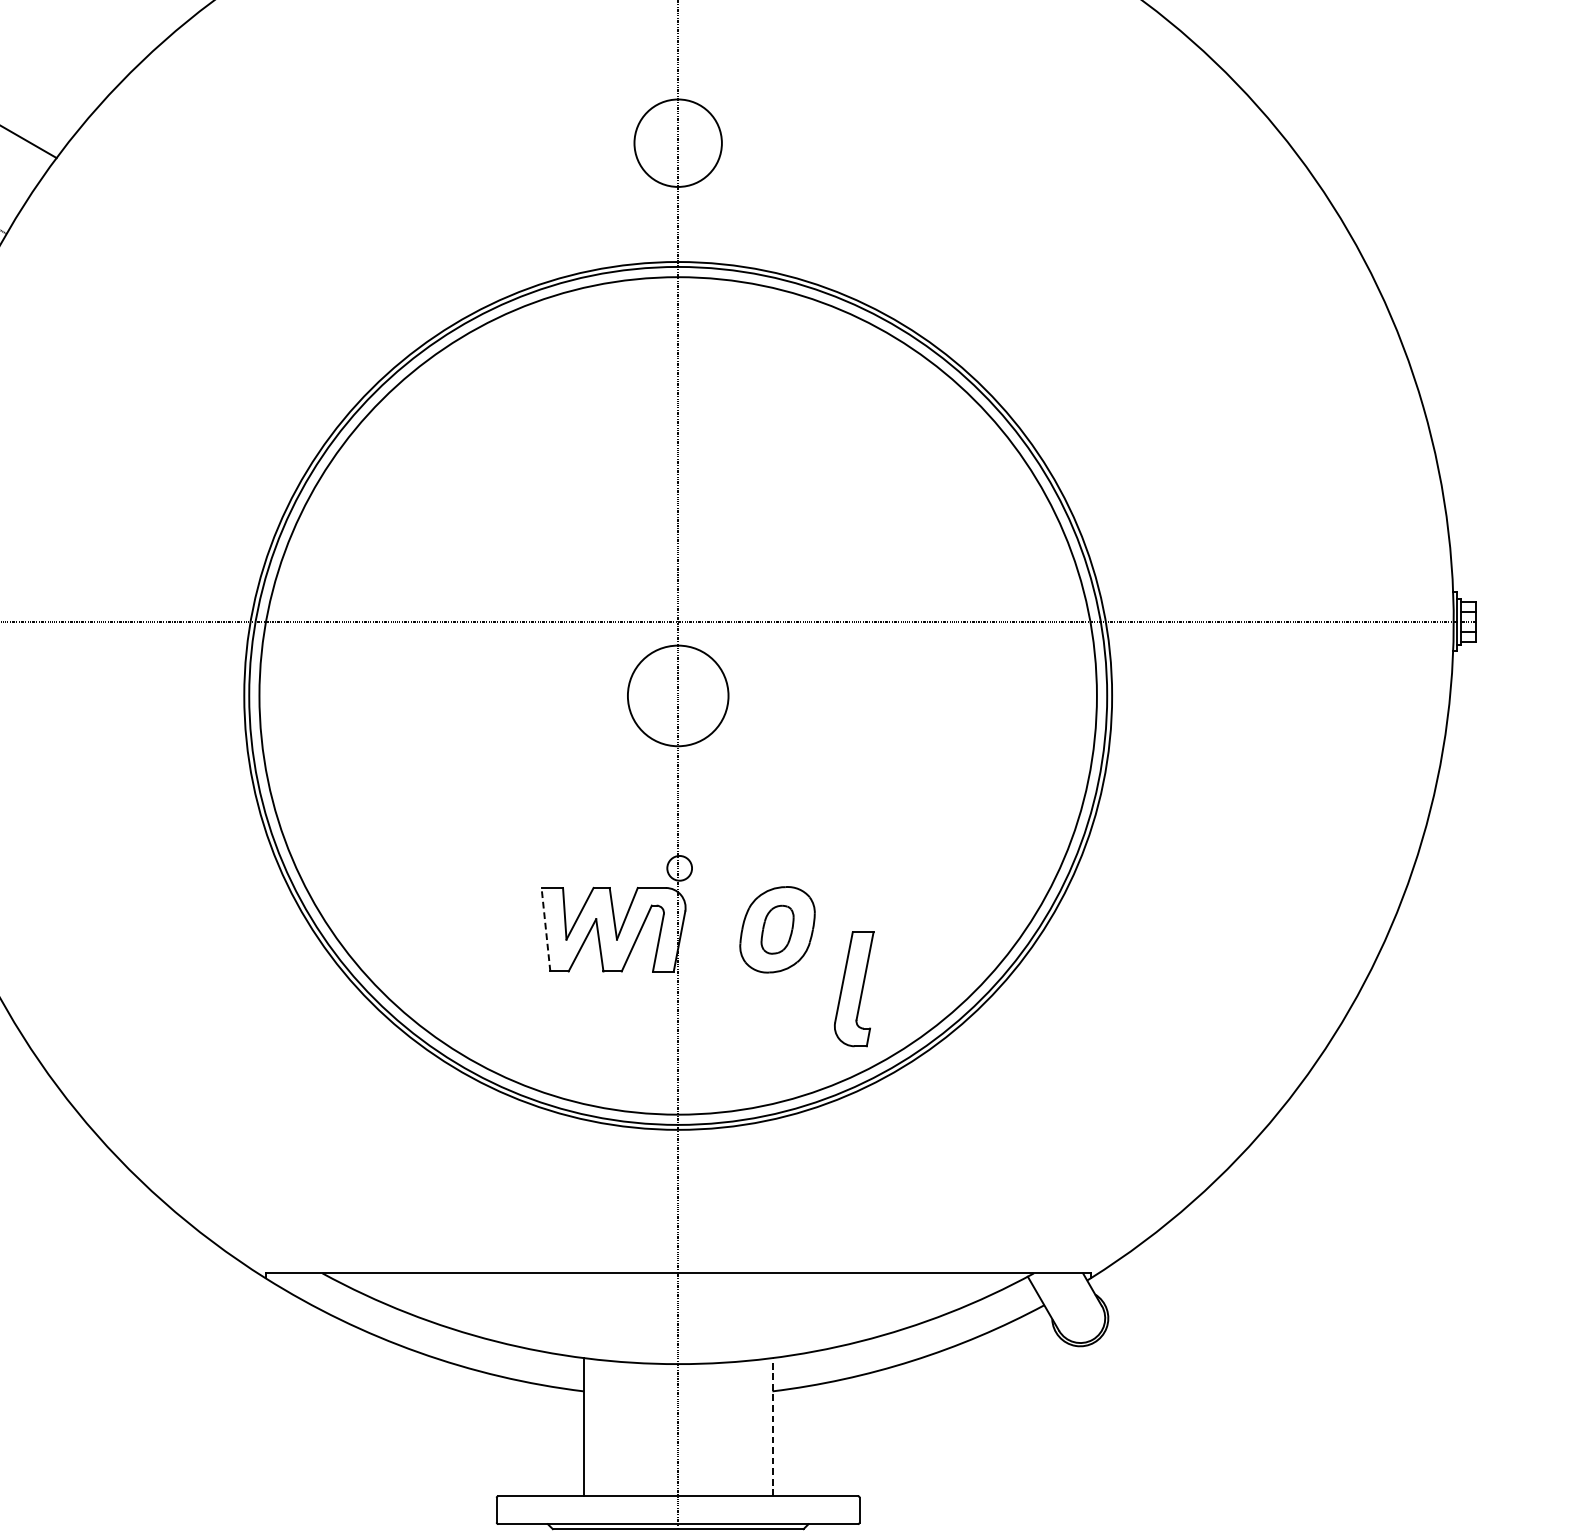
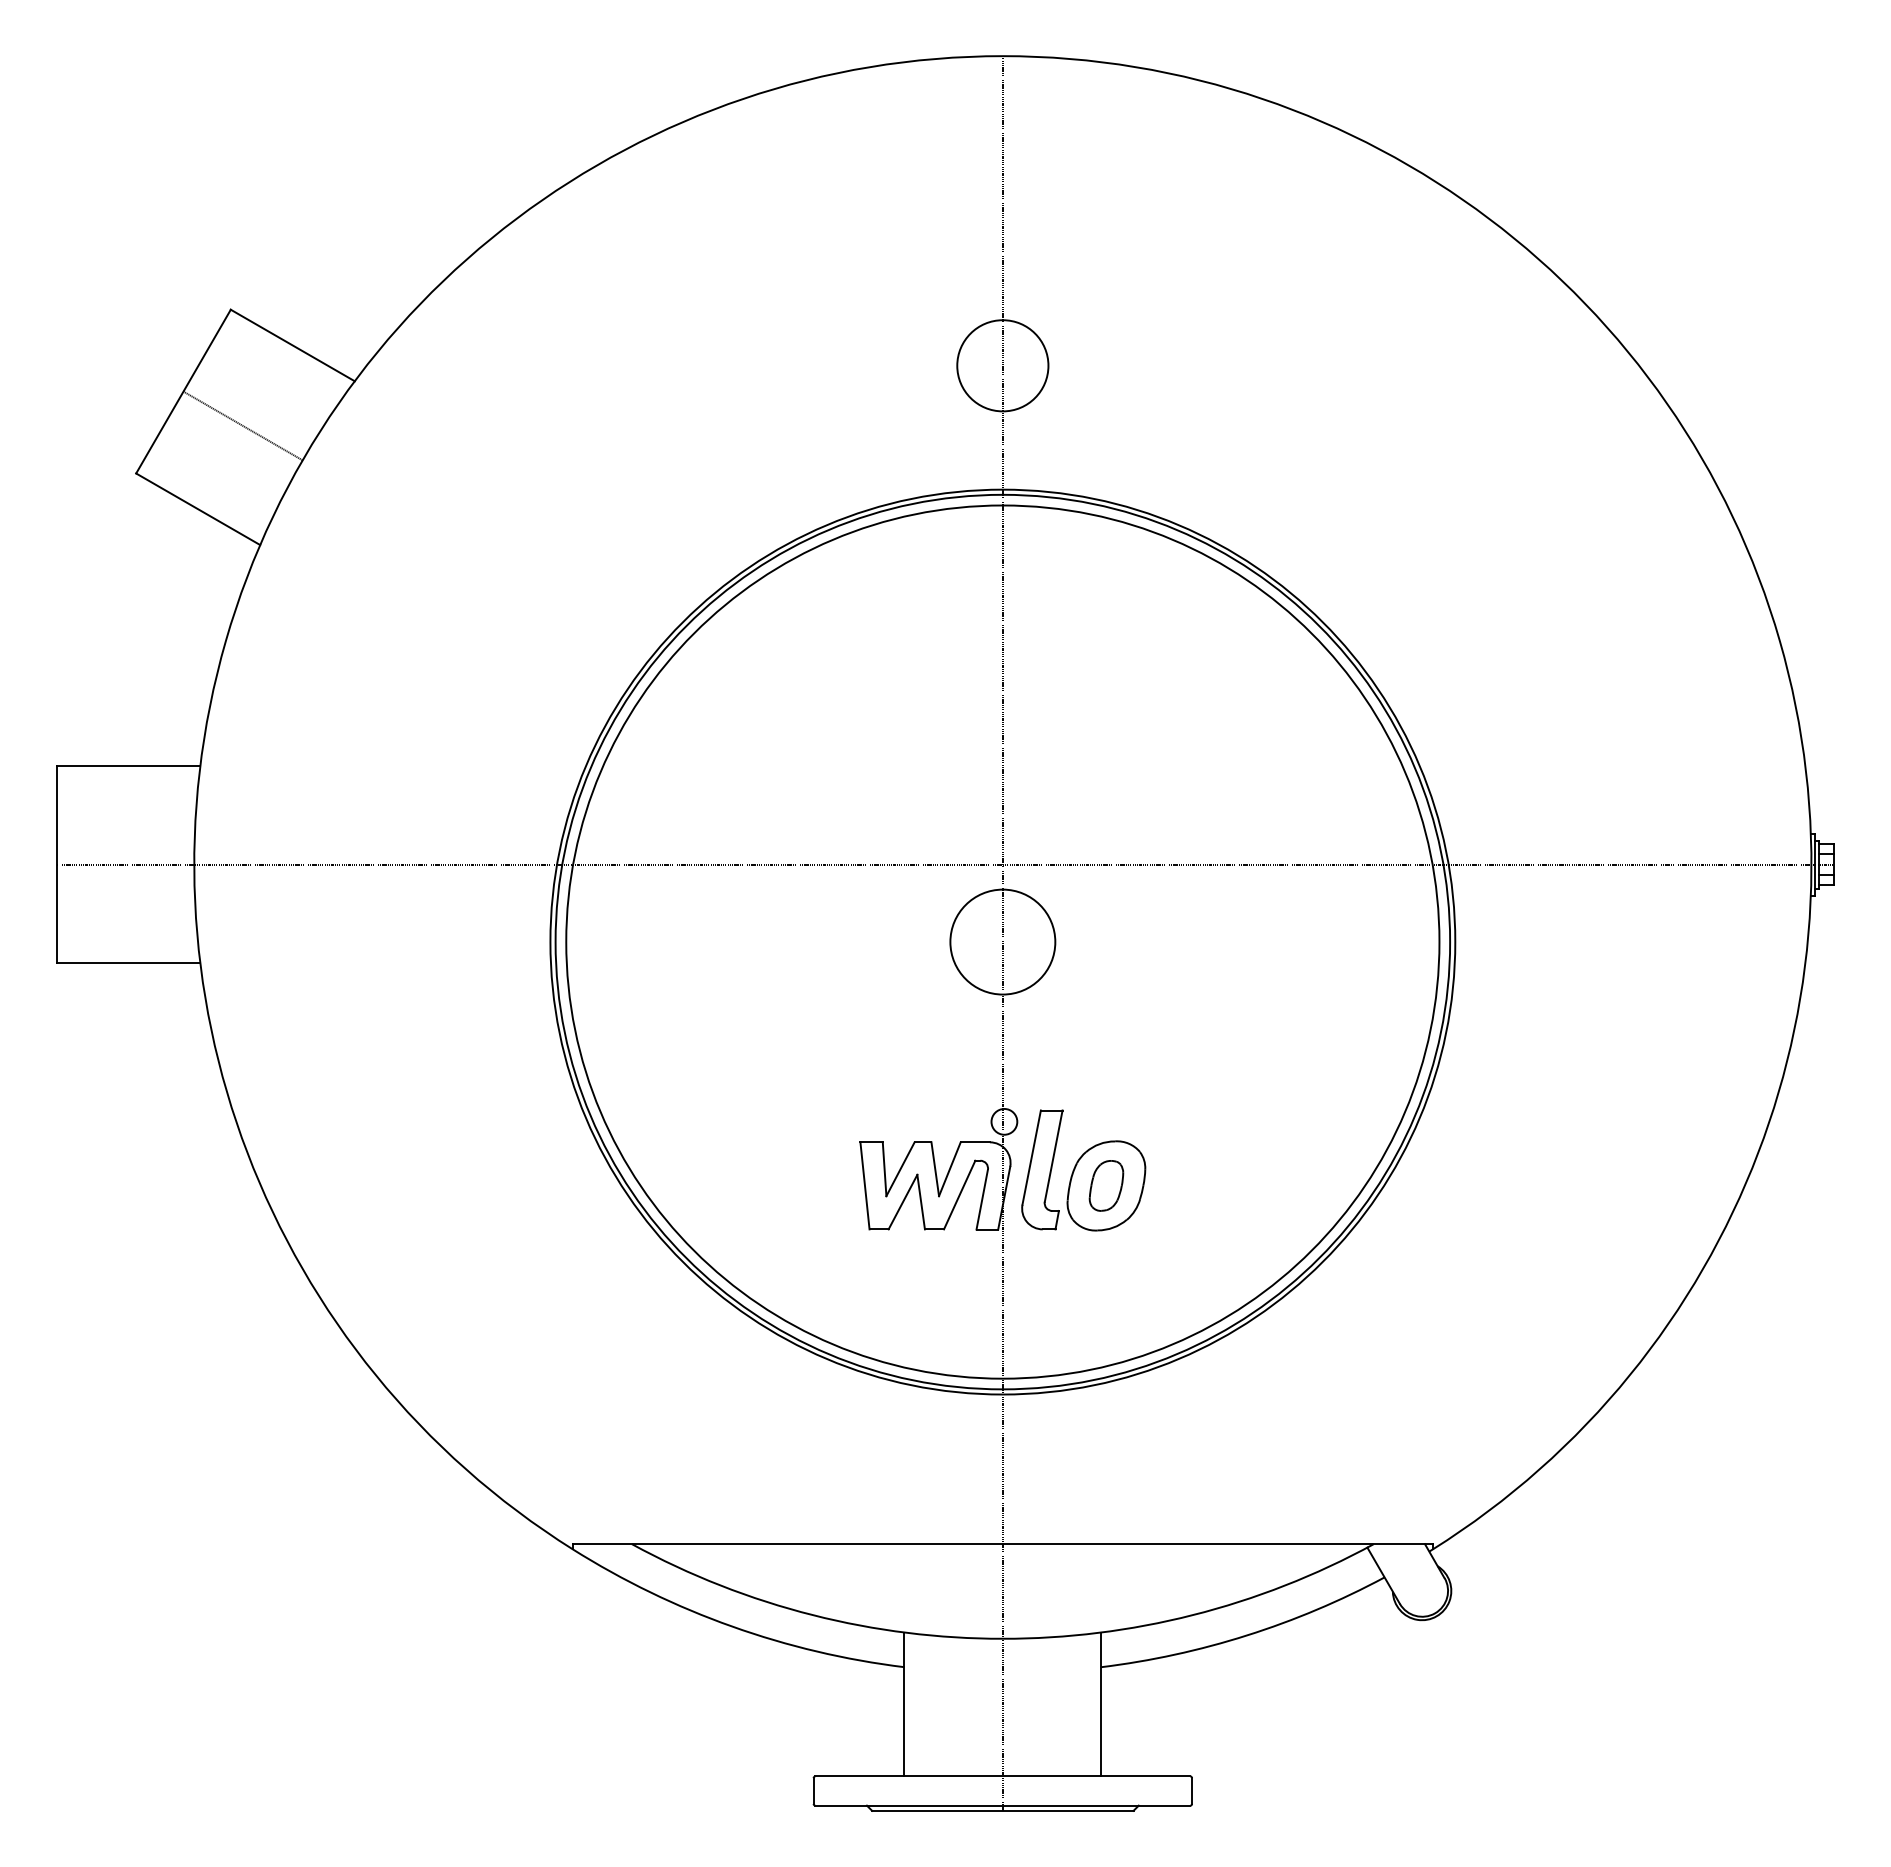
line: (545, 929) -> (864, 1185), dashed -> solid
part: (854, 988) -> (1042, 1169), moved
line: (772, 1427) -> (1101, 1704), dashed -> solid

